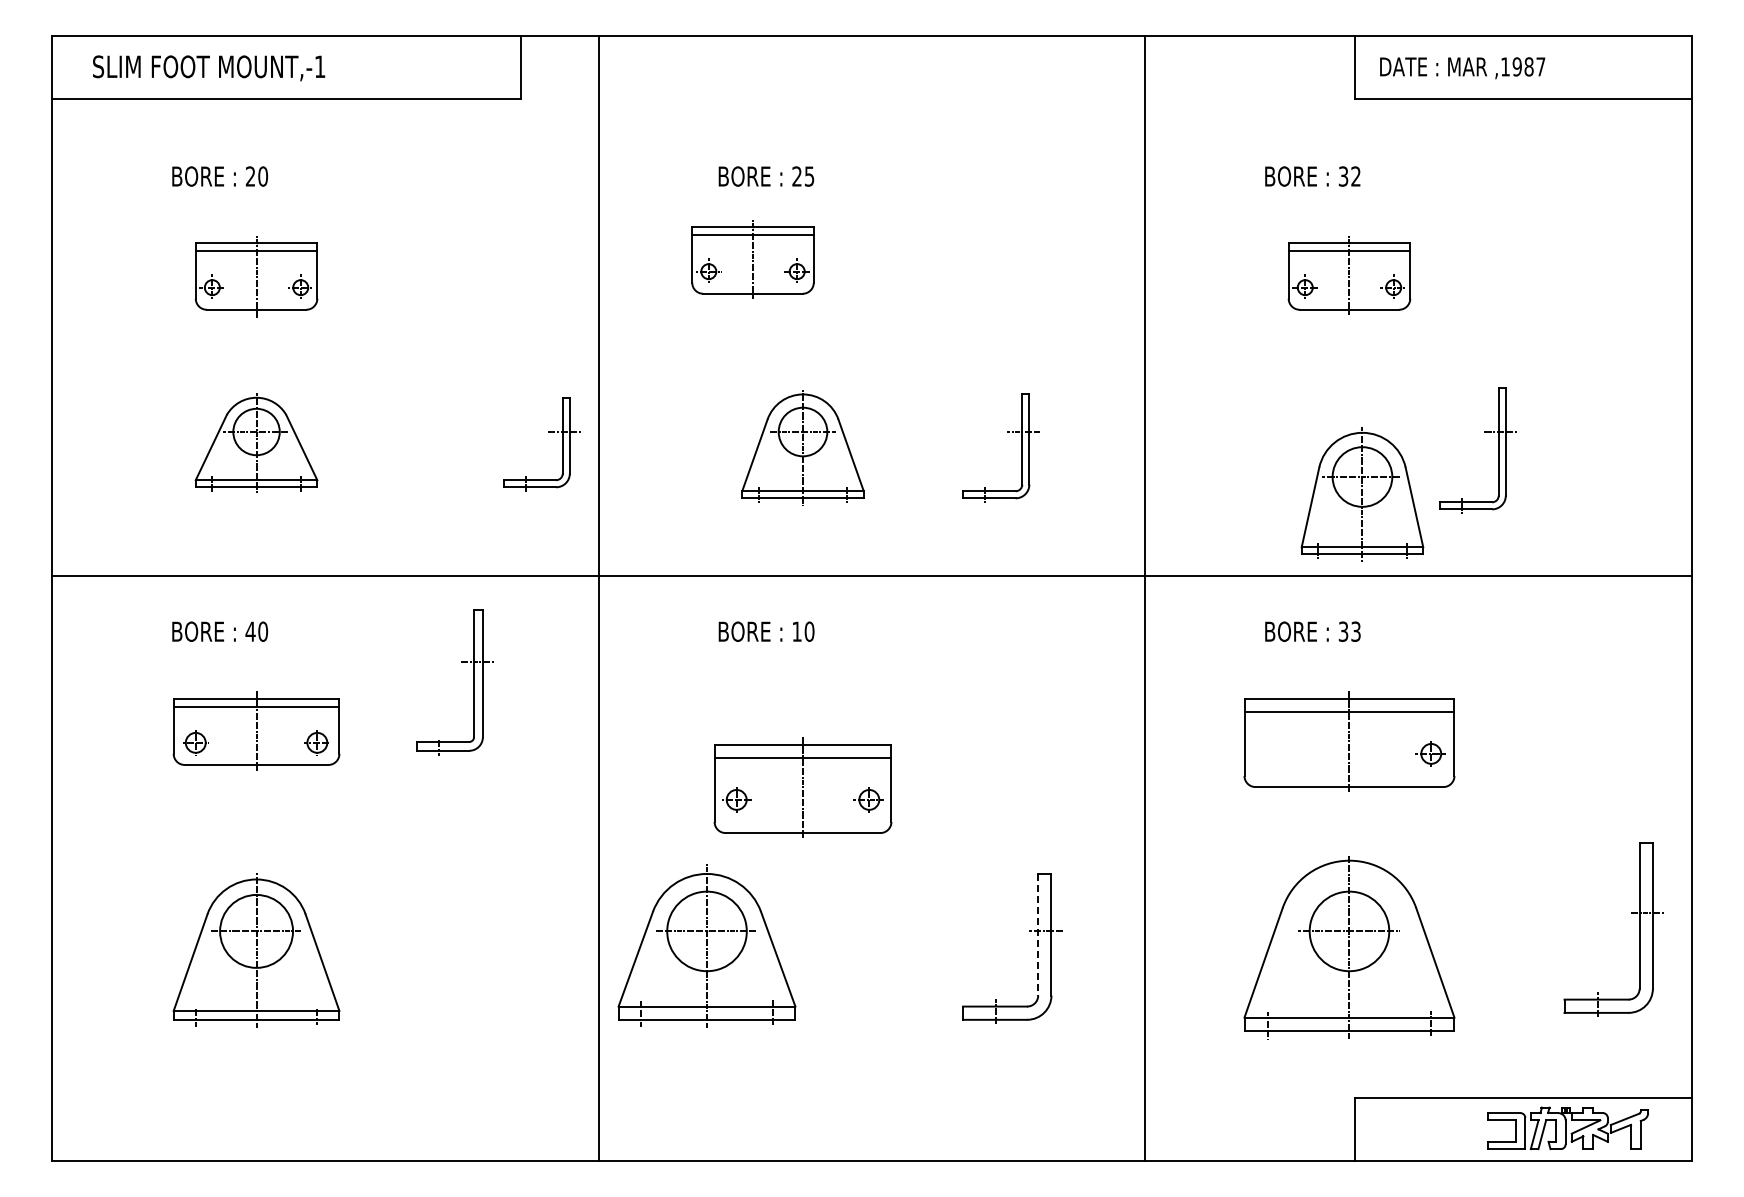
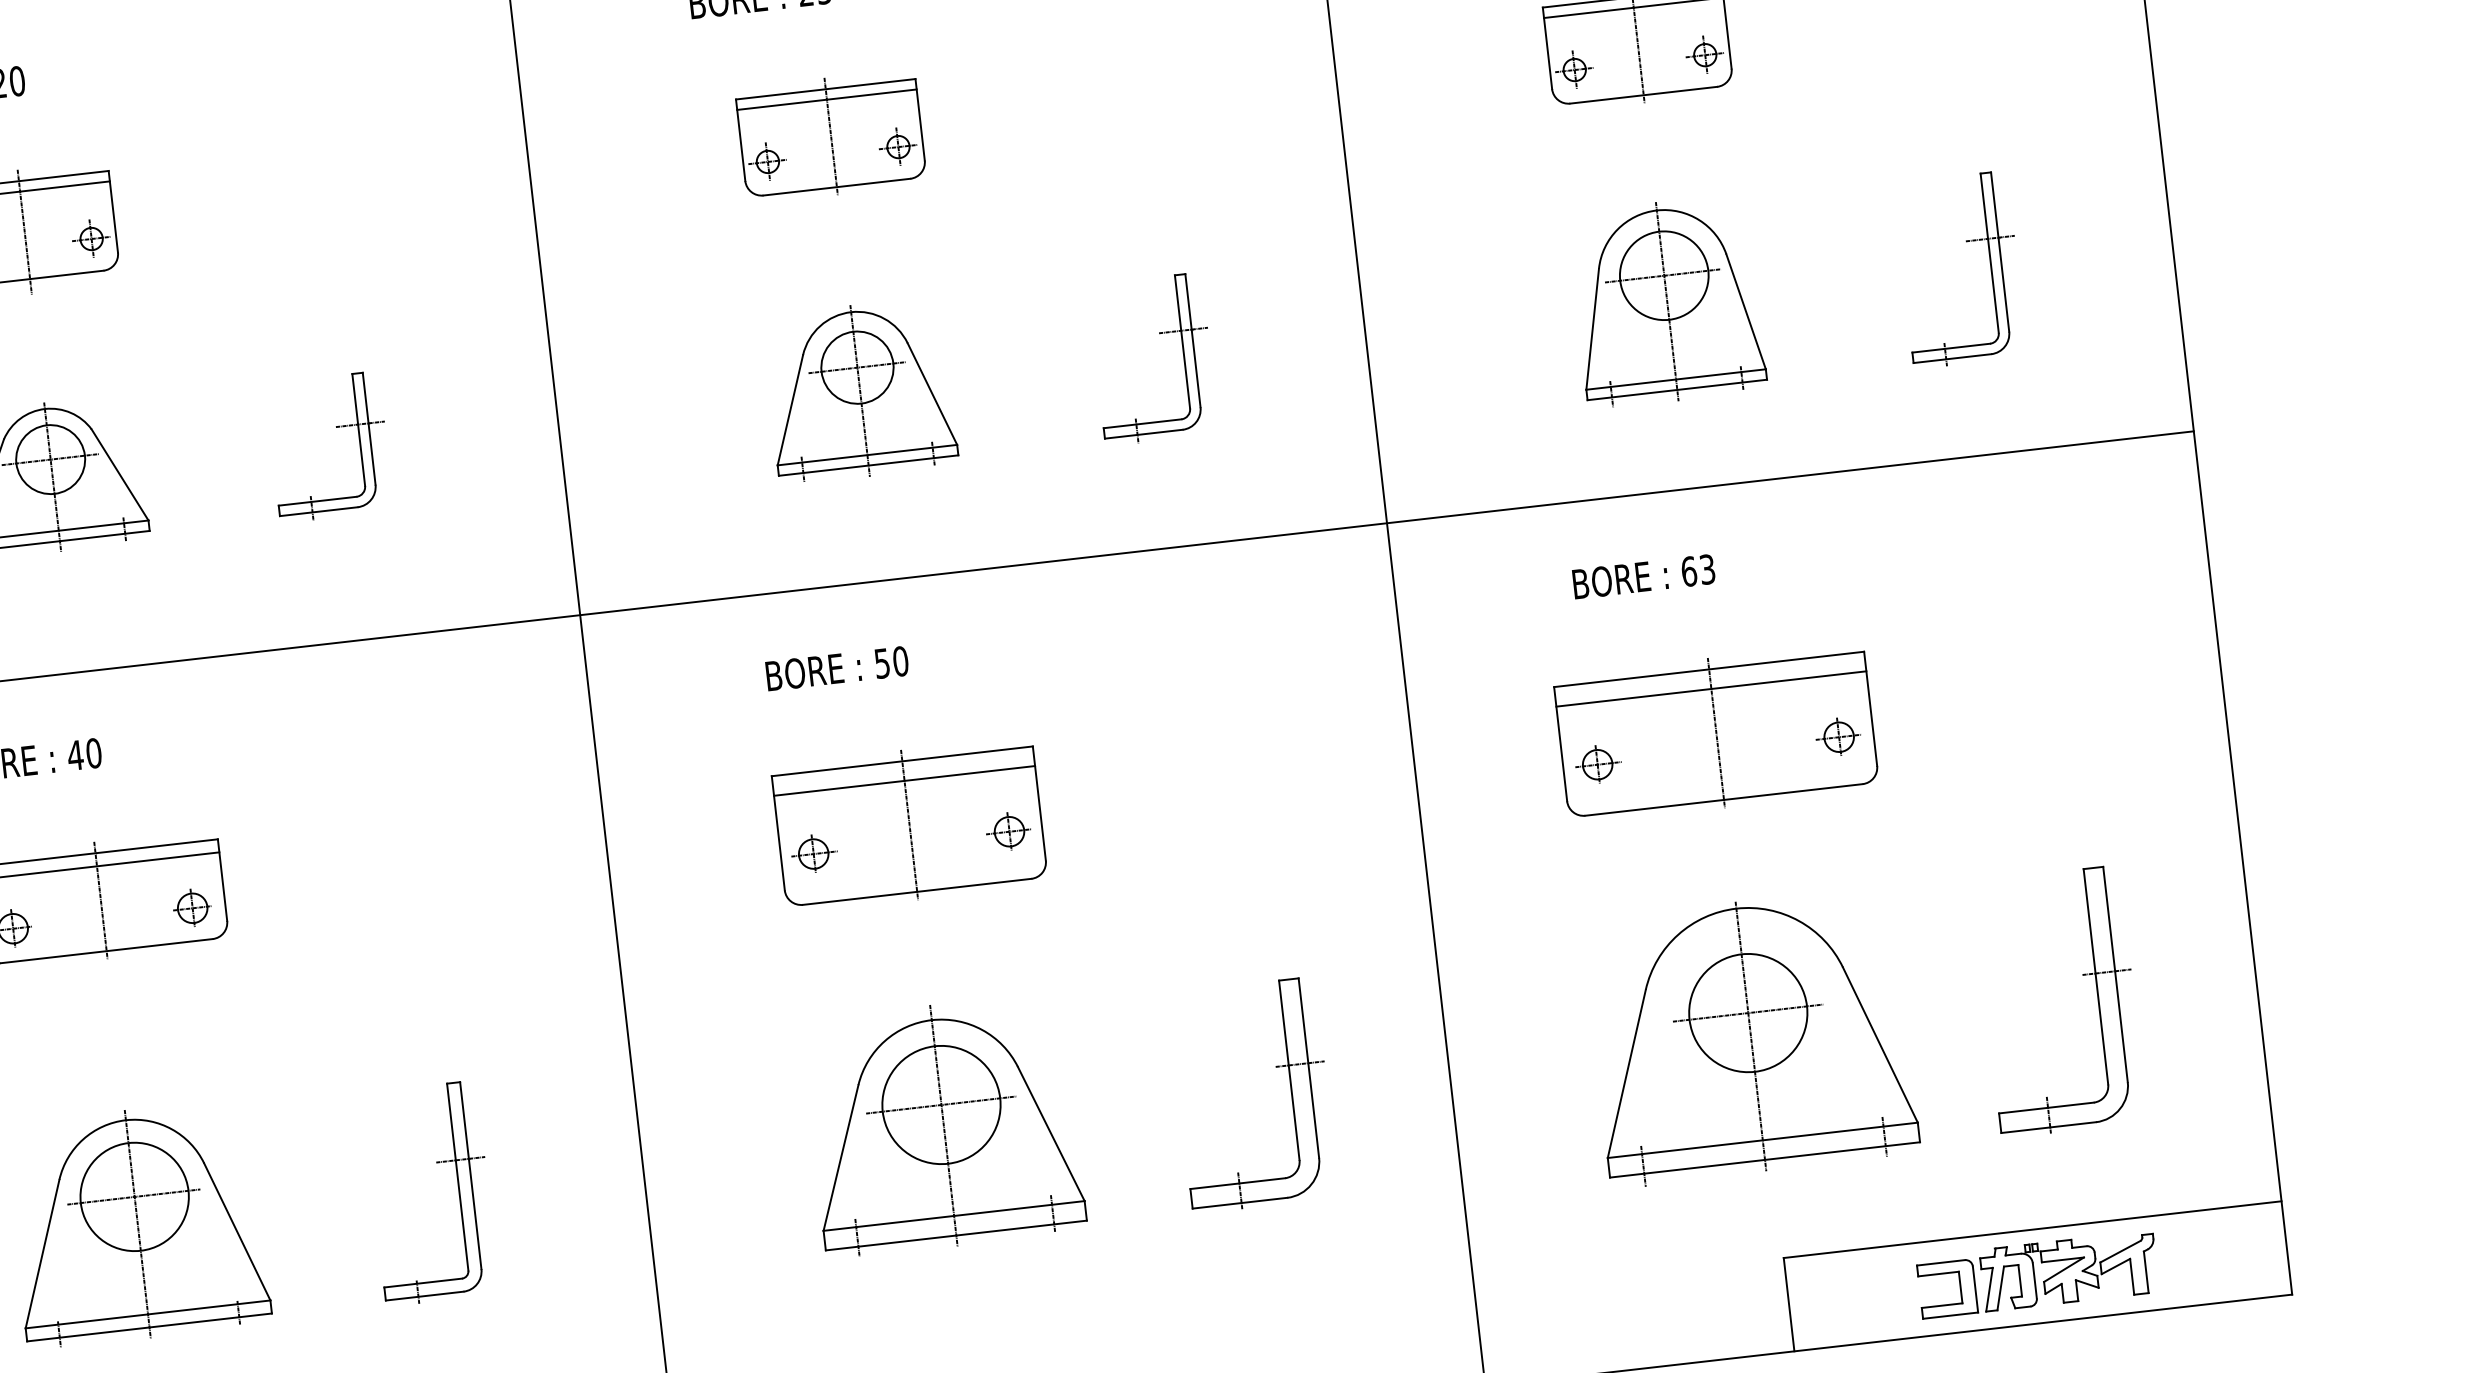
part: (752, 259) -> (830, 136), moved
part: (548, 432) -> (337, 427), moved
part: (1484, 432) -> (1967, 241), moved
part: (1362, 494) -> (1667, 301), moved
text: (796, 631) -> (881, 663), 10 -> 50
text: (1343, 631) -> (1689, 571), 33 -> 63
part: (473, 682) -> (458, 1190), moved
part: (1268, 753) -> (1598, 764), added
part: (802, 787) -> (908, 824), moved
part: (1631, 913) -> (2083, 975), moved
line: (1038, 934) -> (1289, 1069), dashed -> solid
part: (706, 945) -> (943, 1125), moved
part: (1567, 1128) -> (2036, 1274), moved

